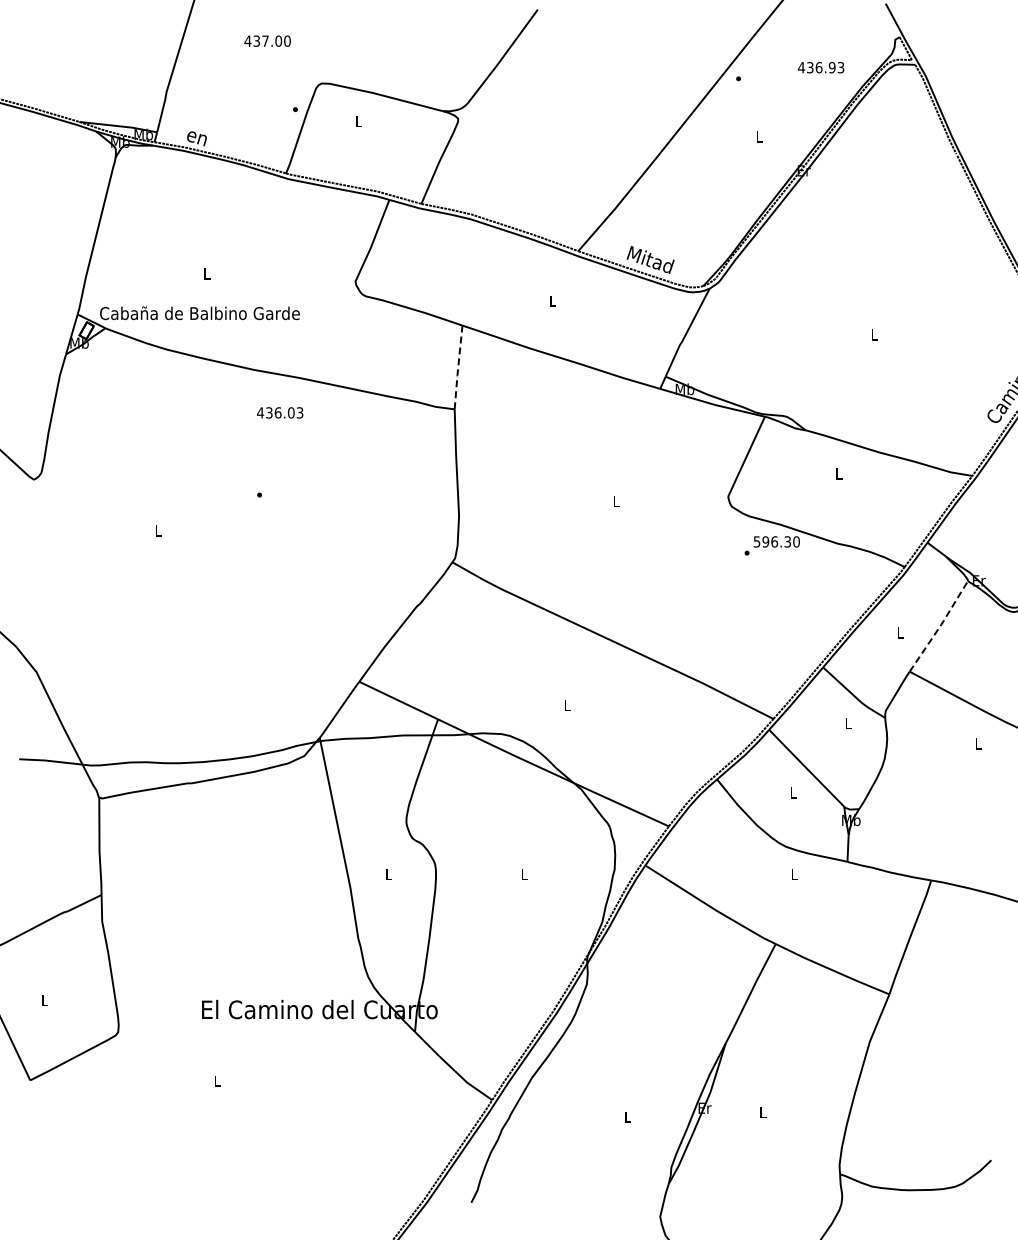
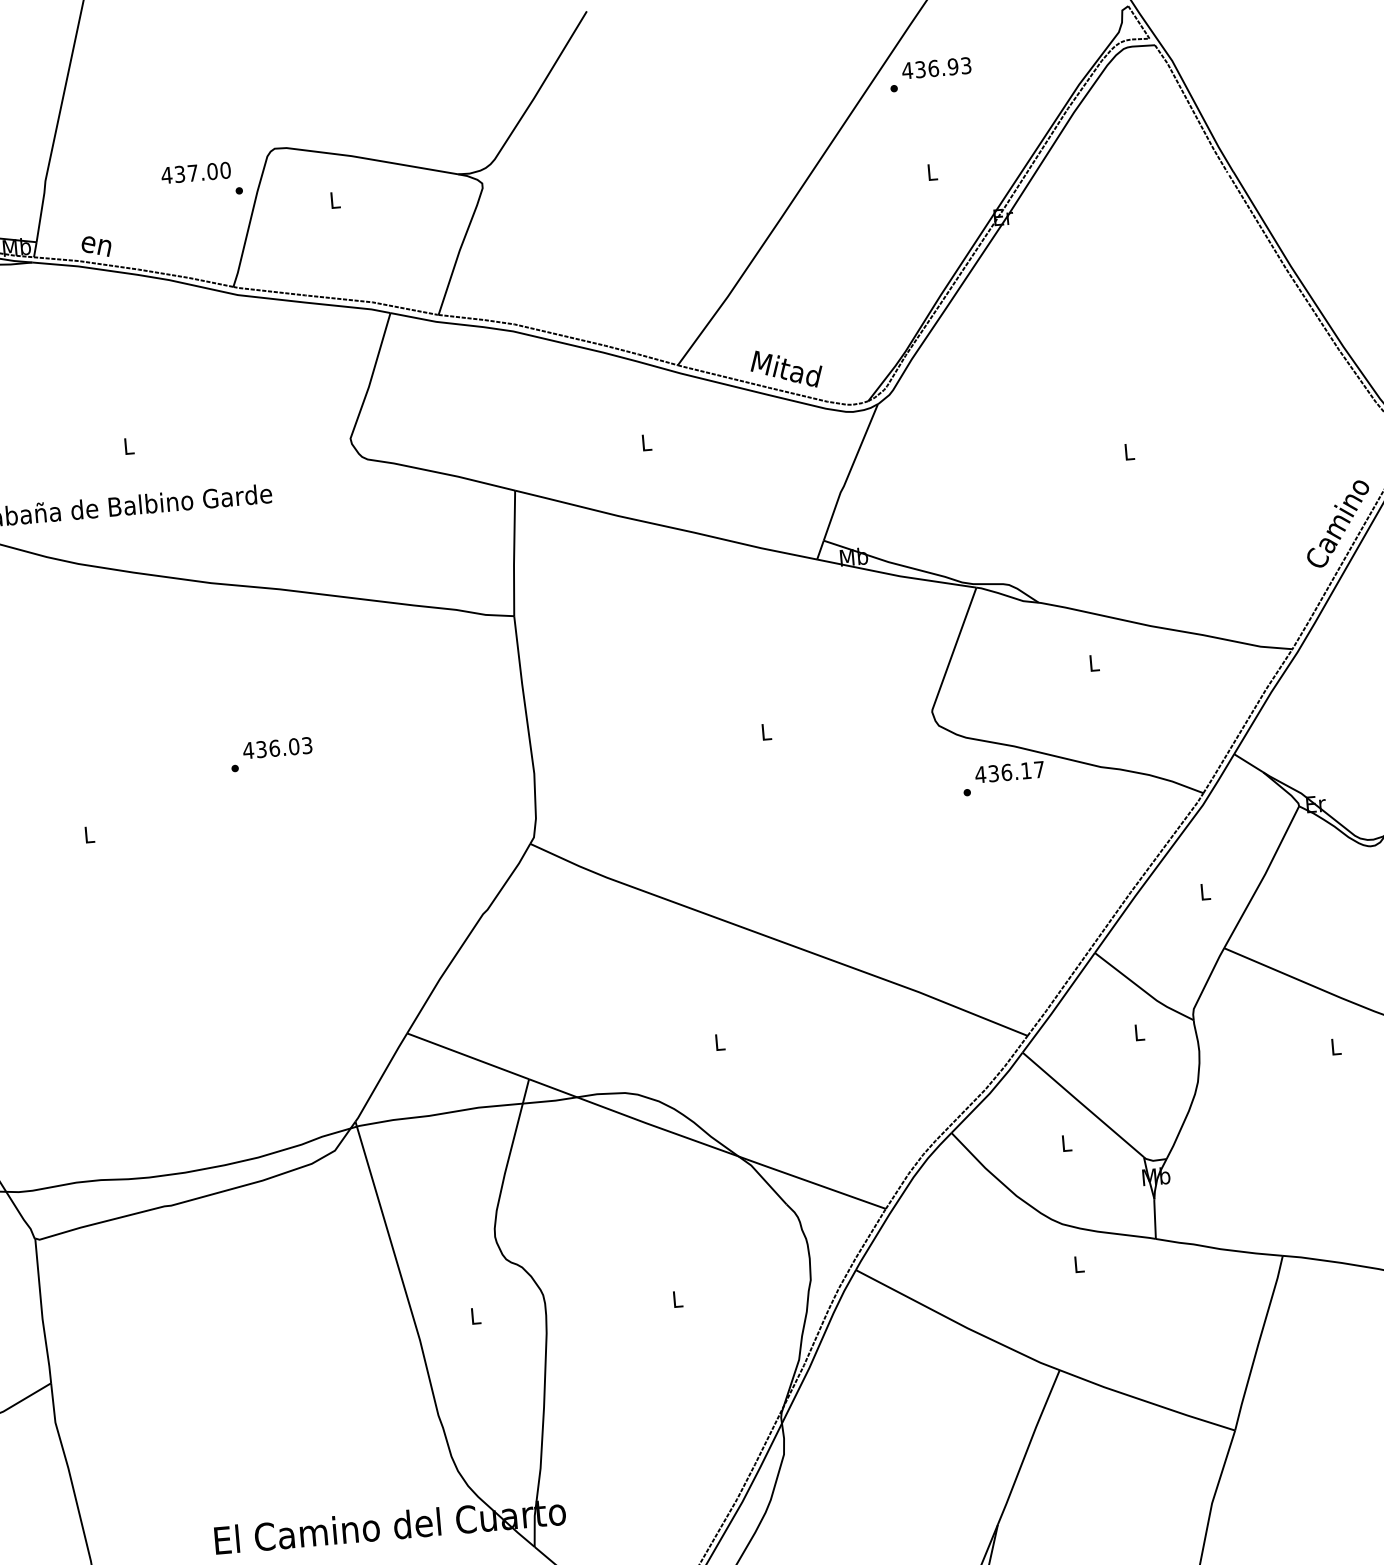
text: (267, 40) -> (195, 171), moved
text: (820, 67) -> (935, 68), moved
line: (458, 368) -> (514, 554), dashed -> solid
text: (280, 412) -> (278, 747), moved
text: (776, 541) -> (1009, 771), 596.30 -> 436.17
line: (940, 626) -> (1264, 877), dashed -> solid

